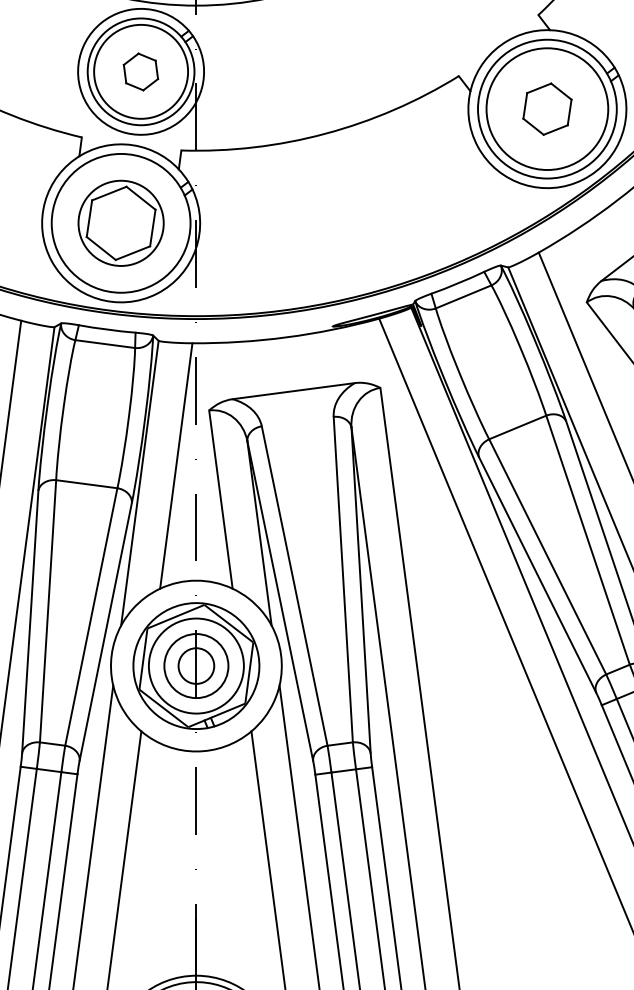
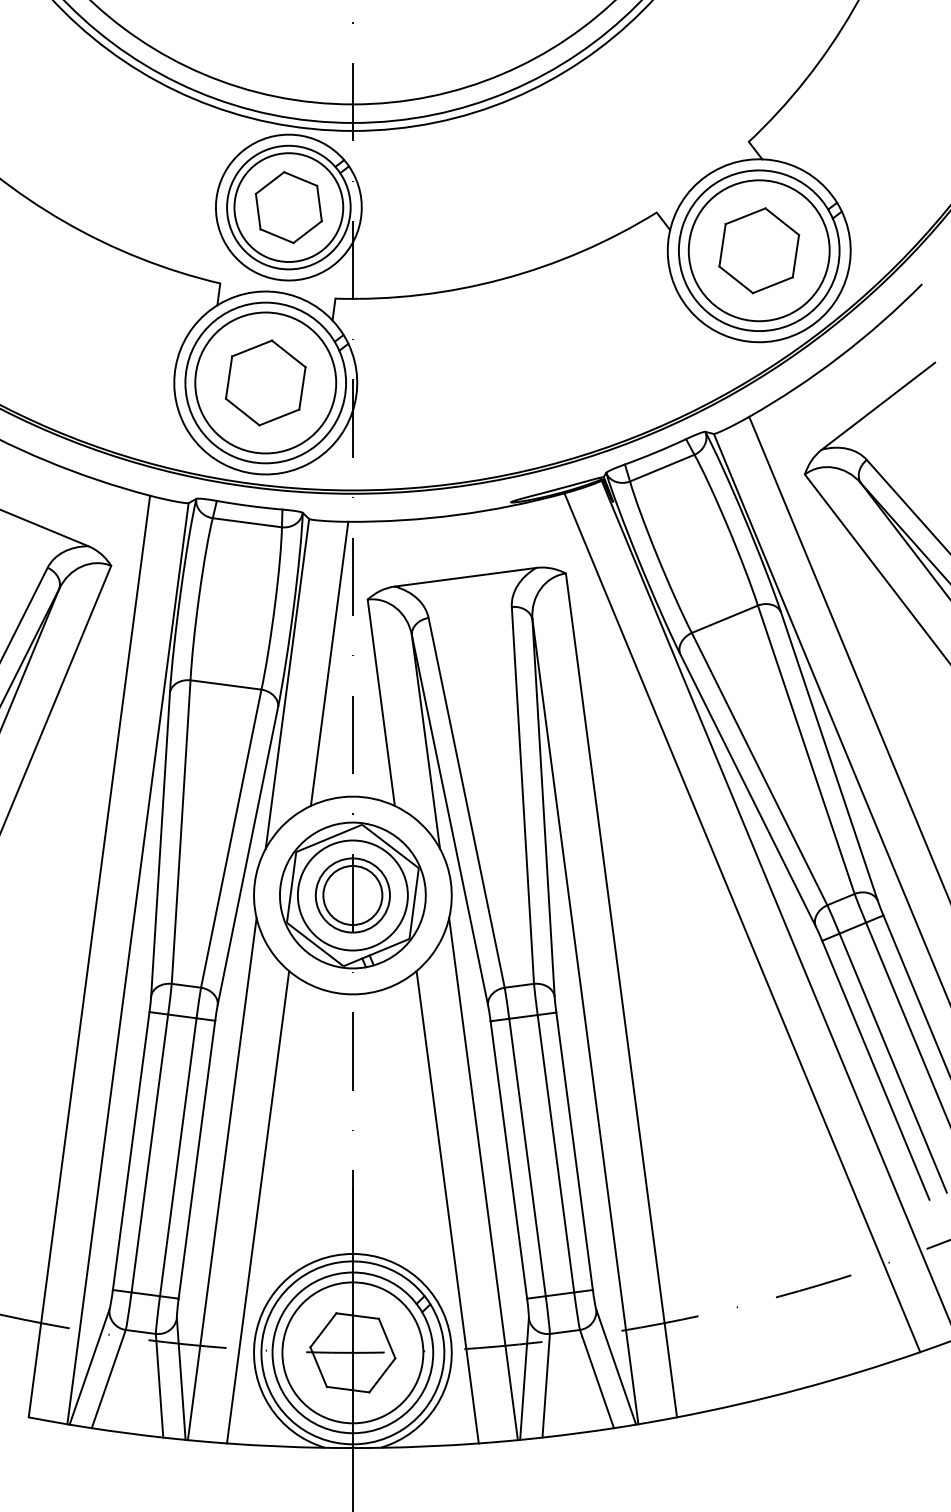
part: (140, 71) -> (288, 207), size x1.67
part: (547, 108) -> (759, 250), size x1.43
circle: (120, 222) -> (265, 382), size x1.43
circle: (196, 666) -> (352, 895), size x1.43

